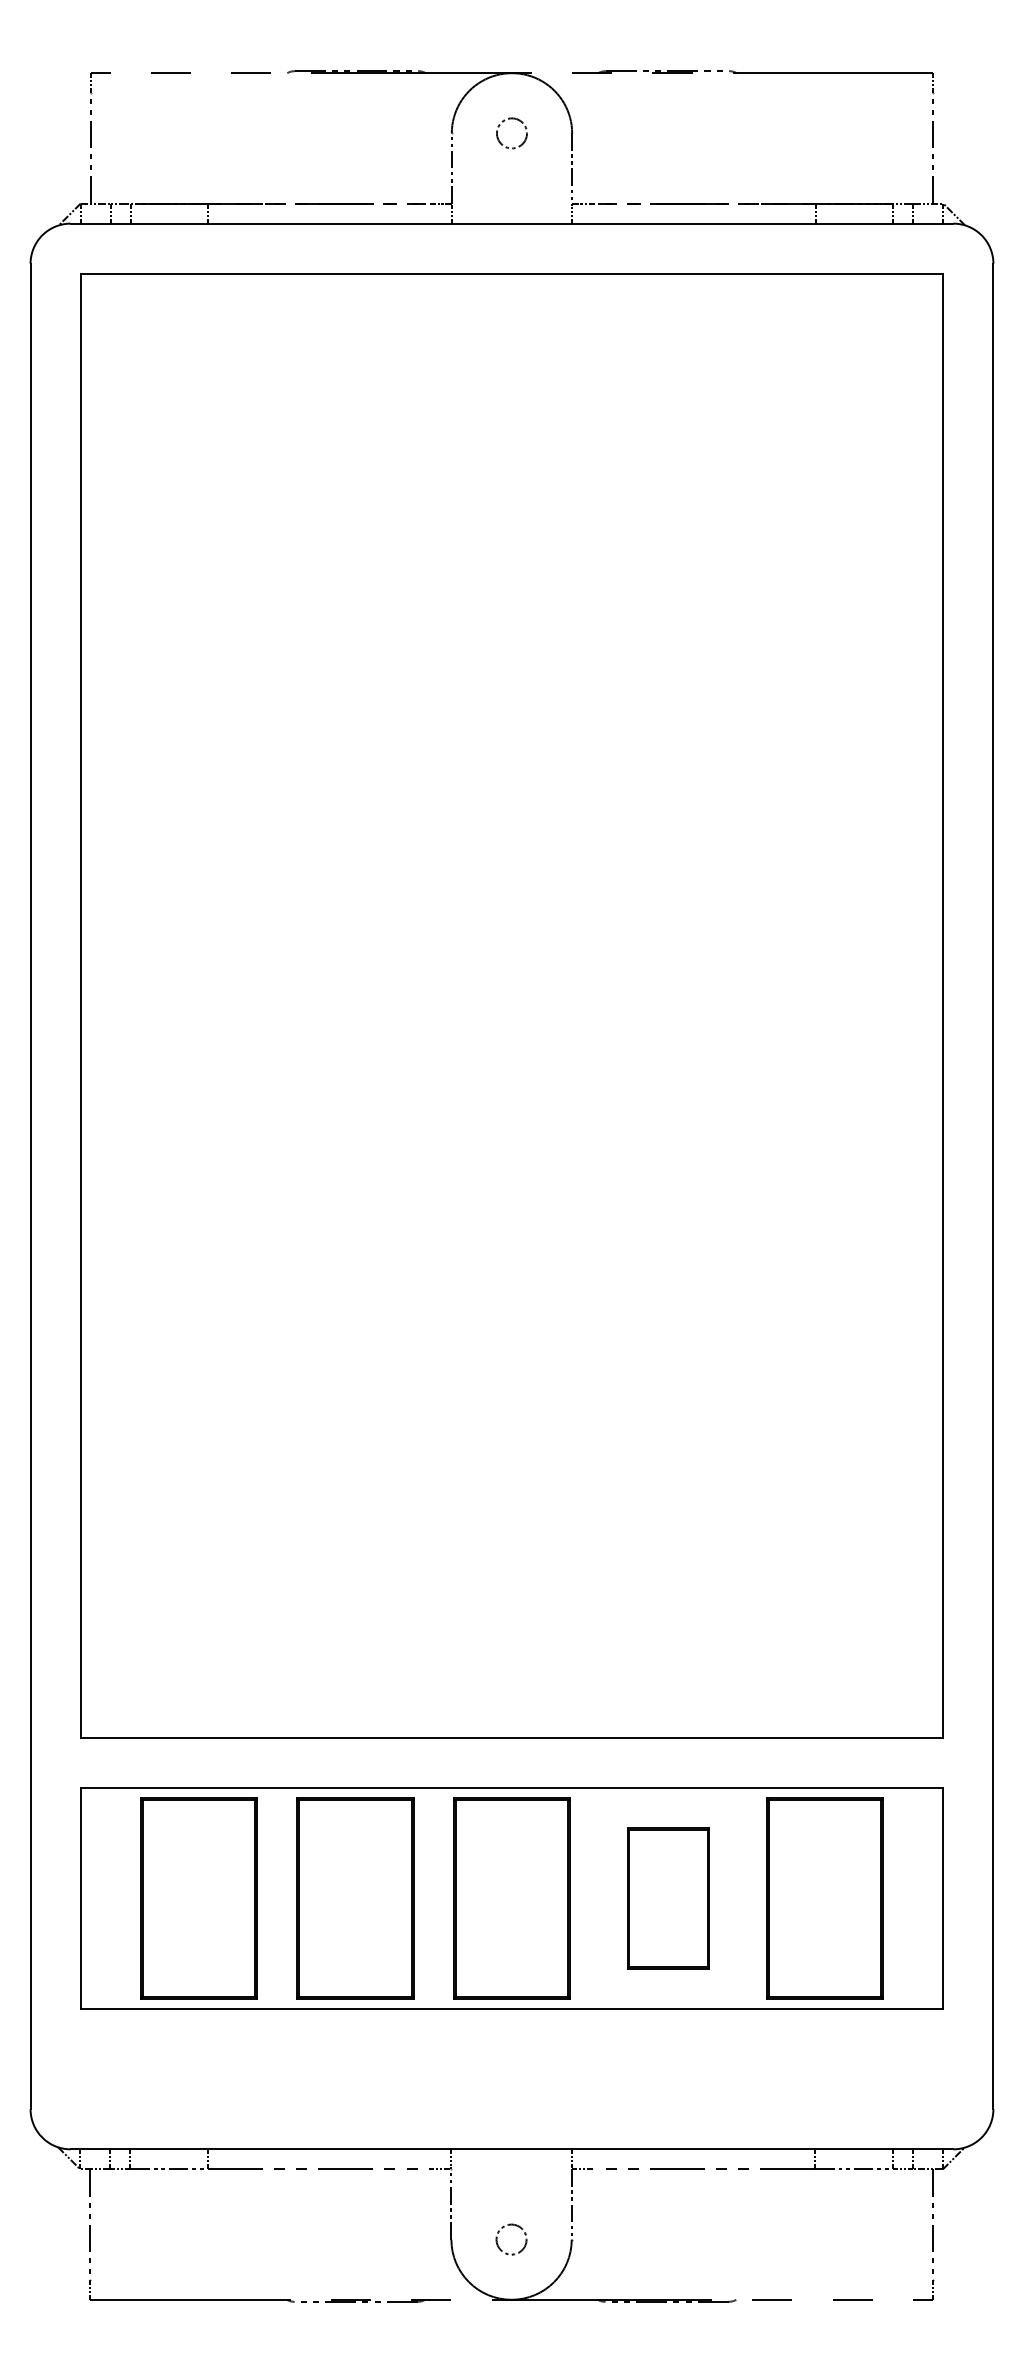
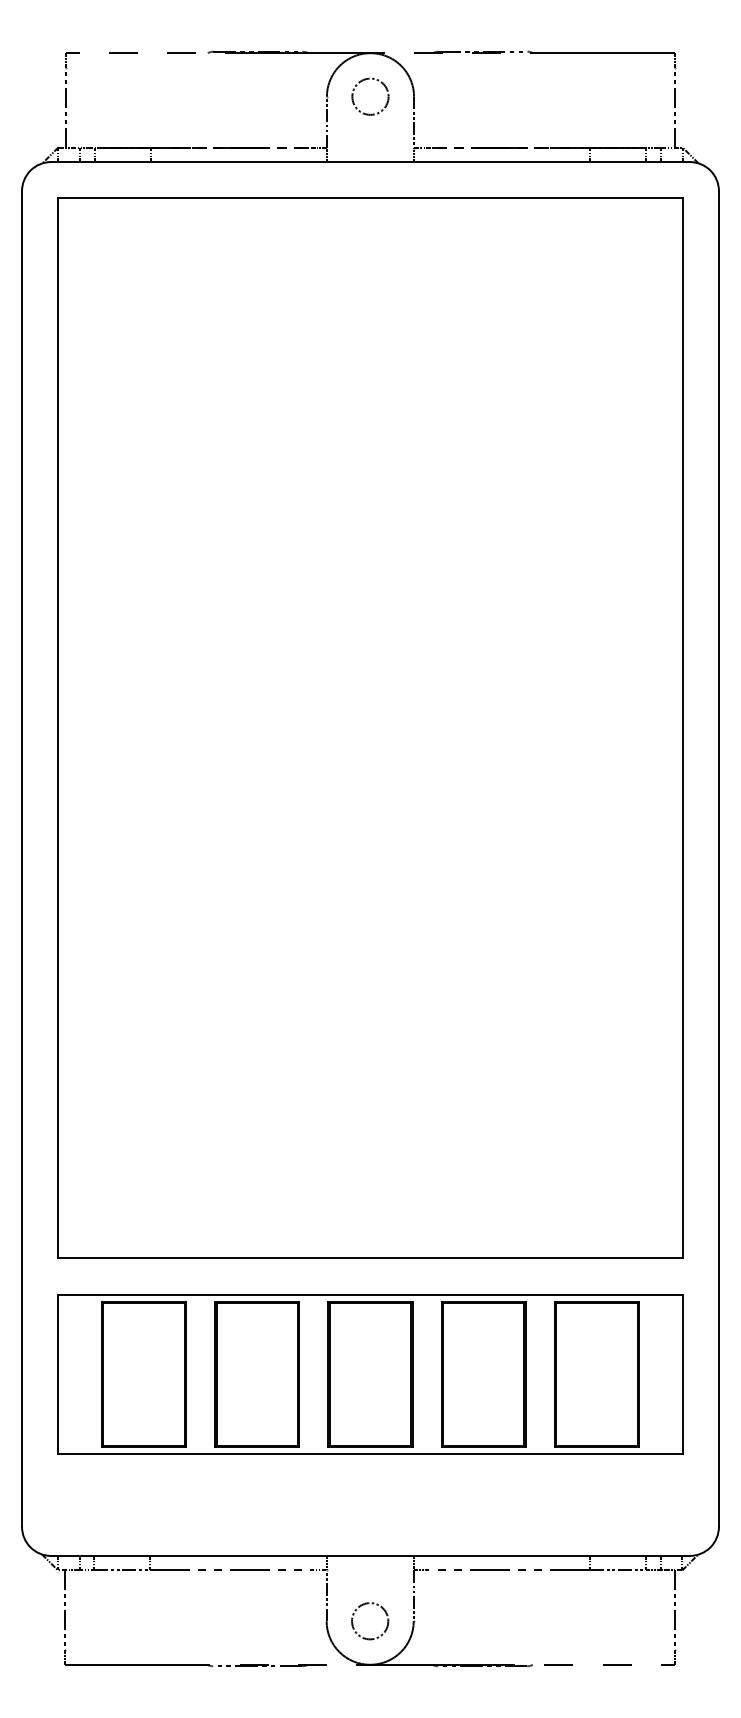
circle: (511, 133) -> (370, 96), size x1.67
part: (668, 1898) -> (483, 1374), size x1.43
circle: (511, 2239) -> (370, 1621), size x1.67

